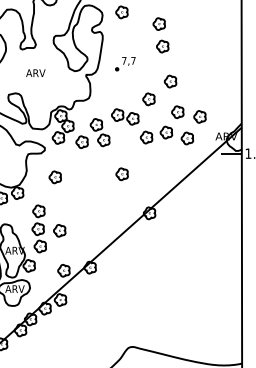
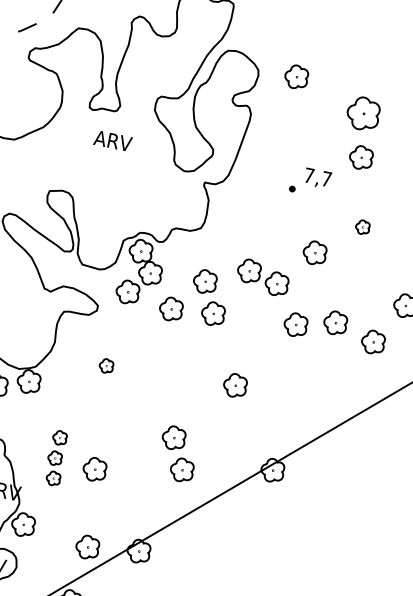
part: (158, 23) -> (361, 112), size x1.4
part: (125, 64) -> (310, 183), moved
text: (35, 72) -> (112, 139), moved
part: (170, 81) -> (362, 227), size x0.6
part: (177, 112) -> (364, 288), removed
part: (54, 177) -> (105, 365), size x0.6
part: (99, 214) -> (176, 453), added
part: (38, 228) -> (55, 457), size x0.6

